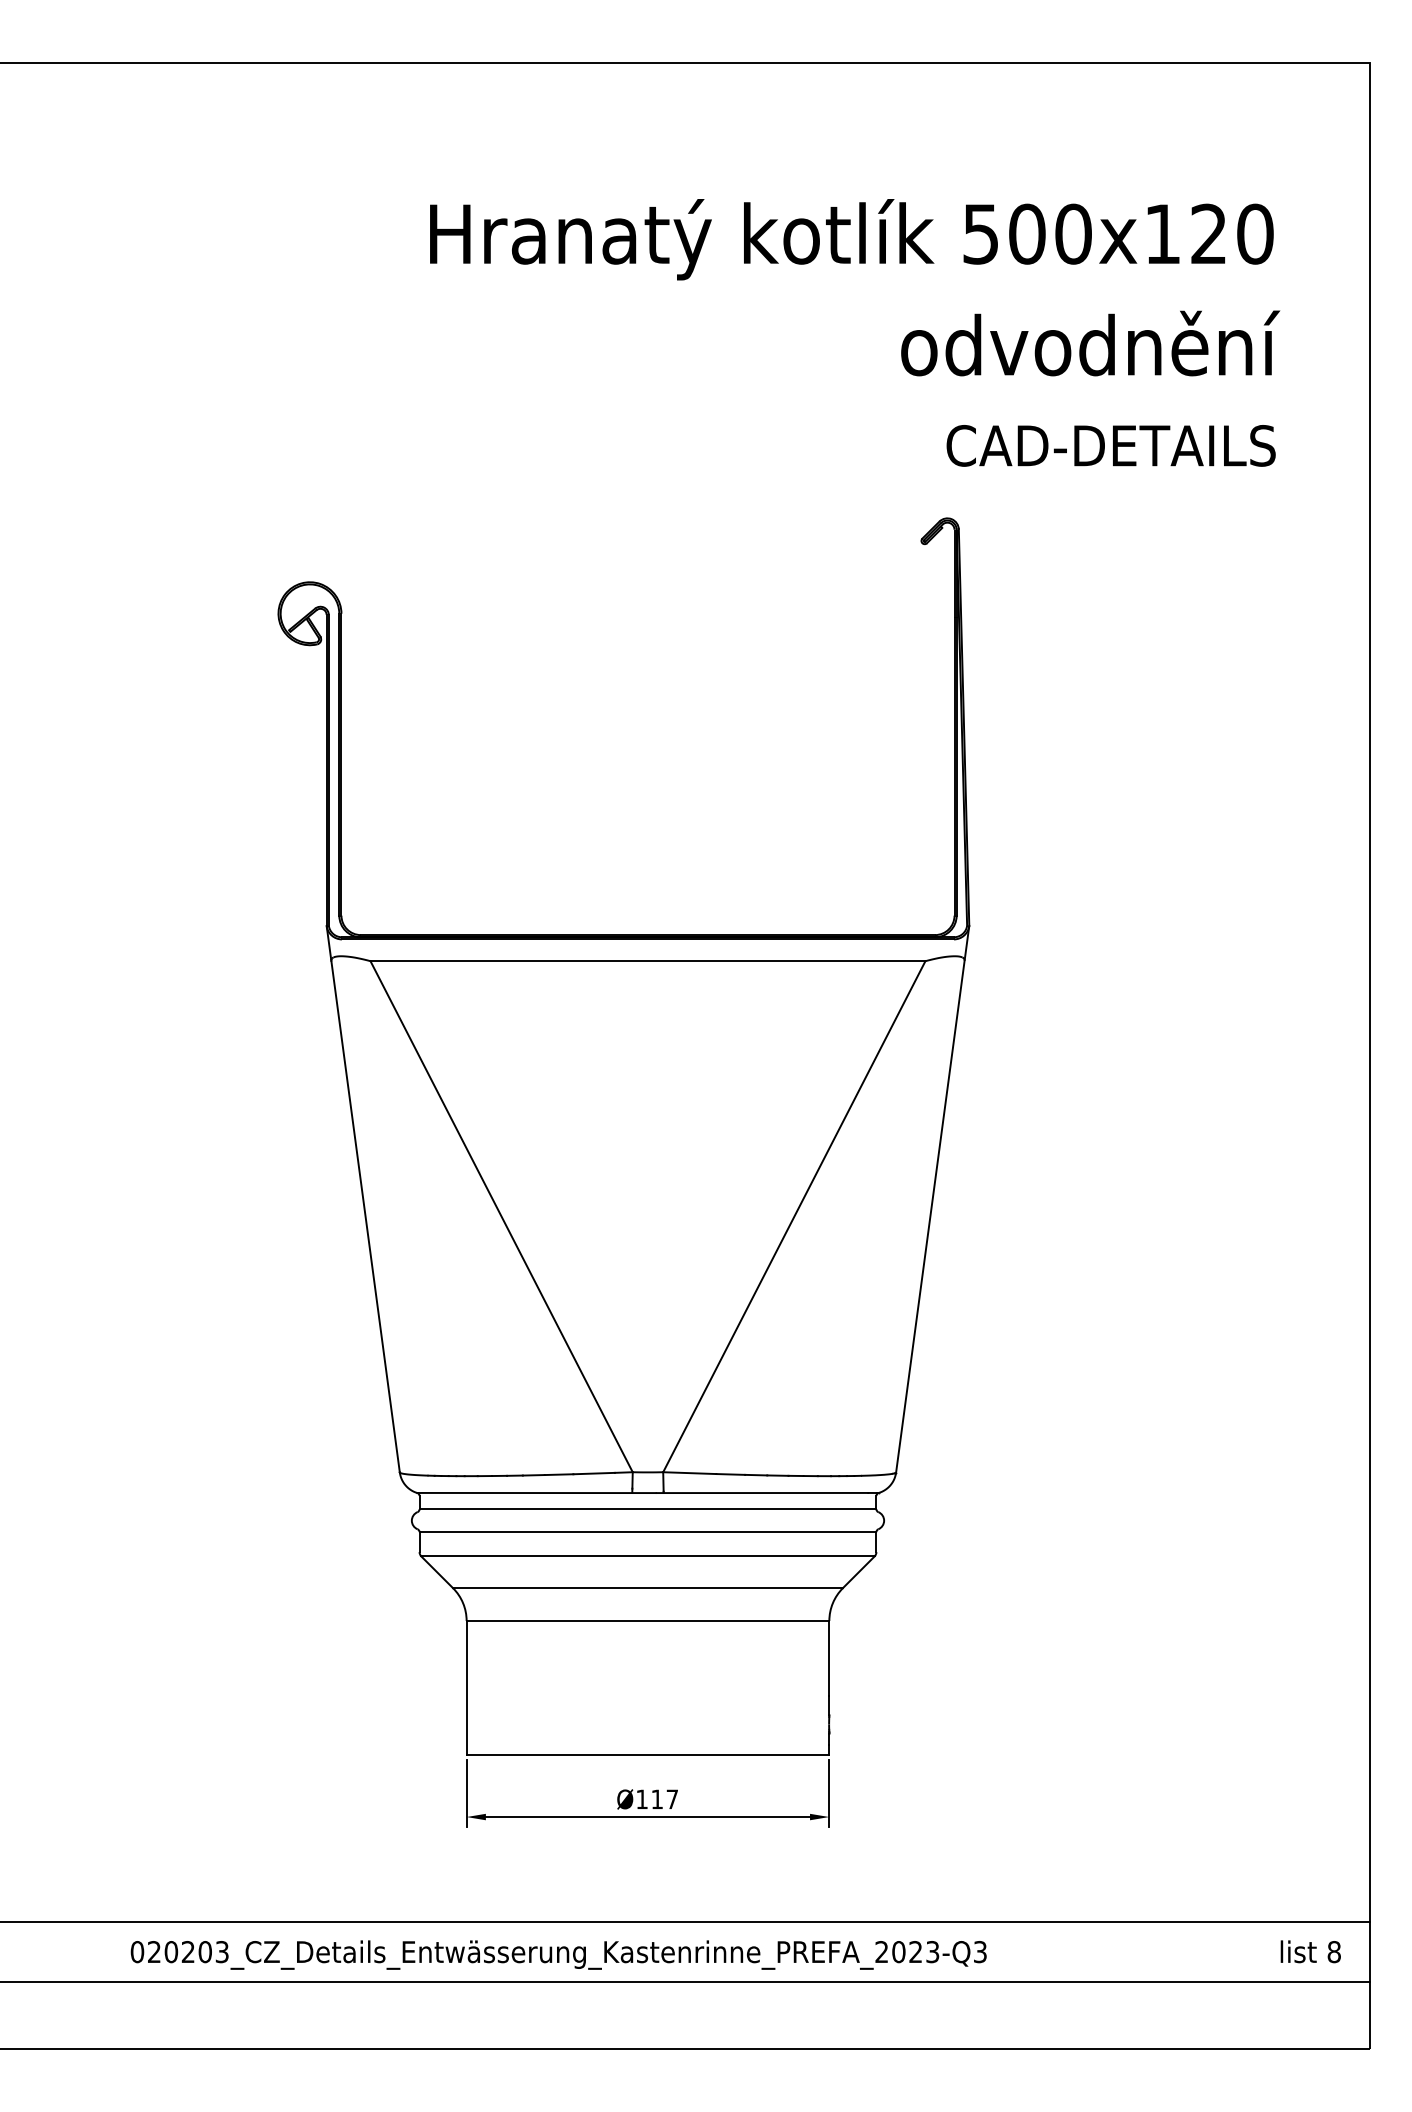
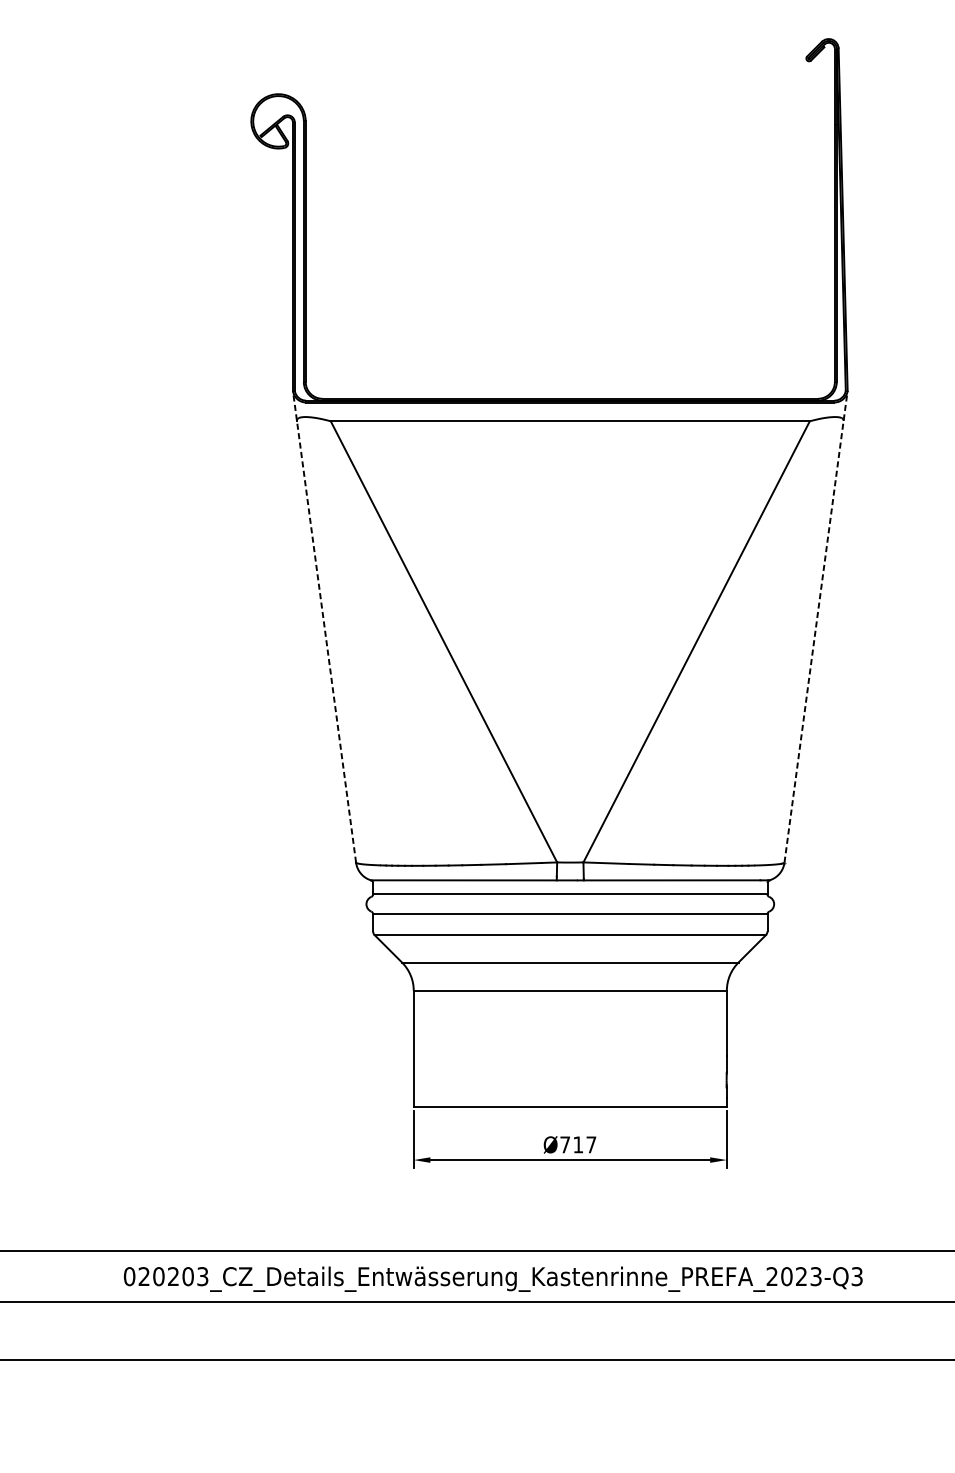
line: (363, 1199) -> (324, 627), solid -> dashed
line: (932, 1199) -> (815, 627), solid -> dashed
text: (641, 1798) -> (564, 1144), Ø117 -> Ø717

